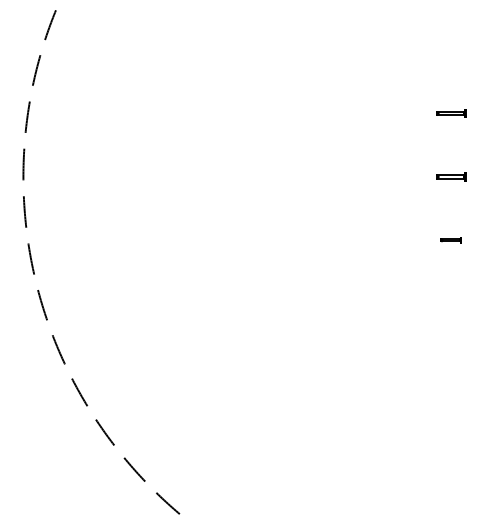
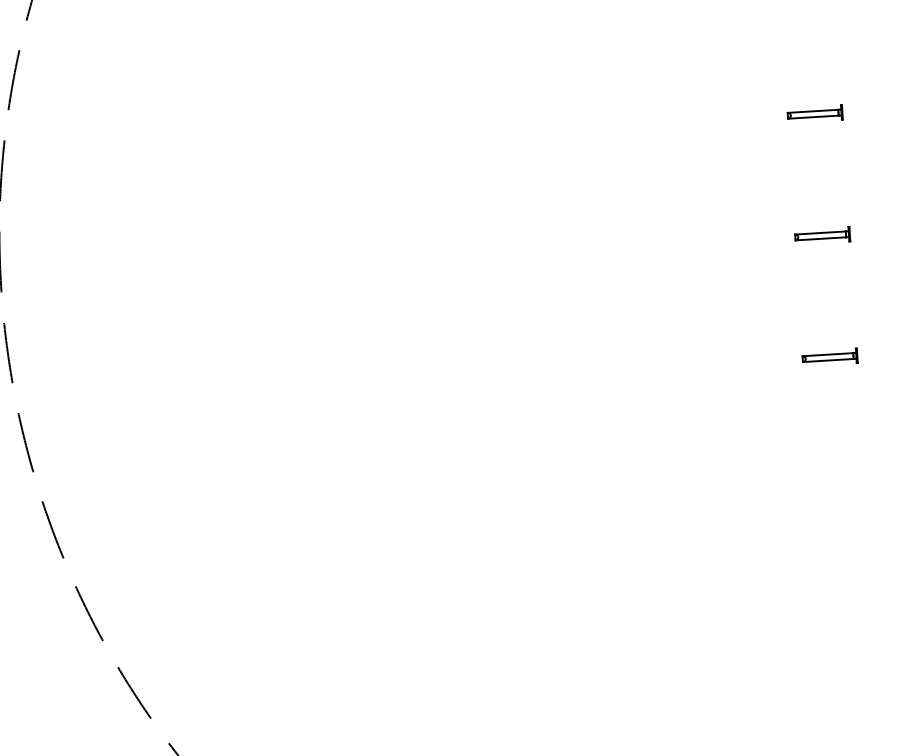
part: (451, 240) -> (830, 357), size x1.43

